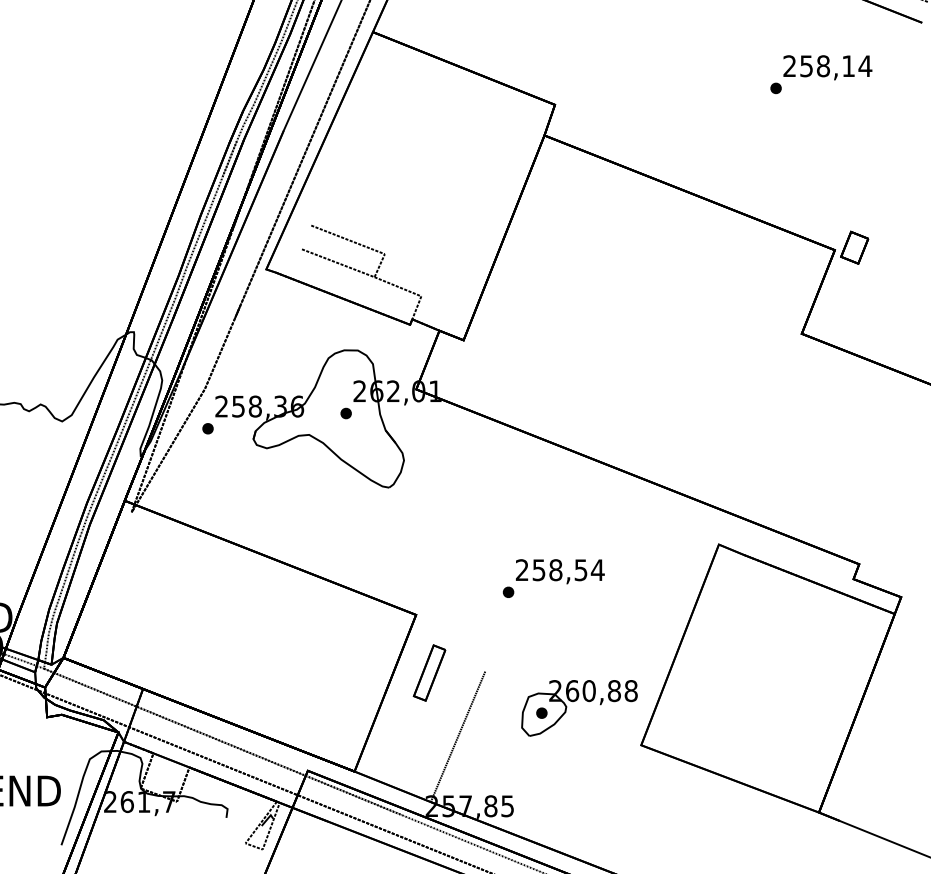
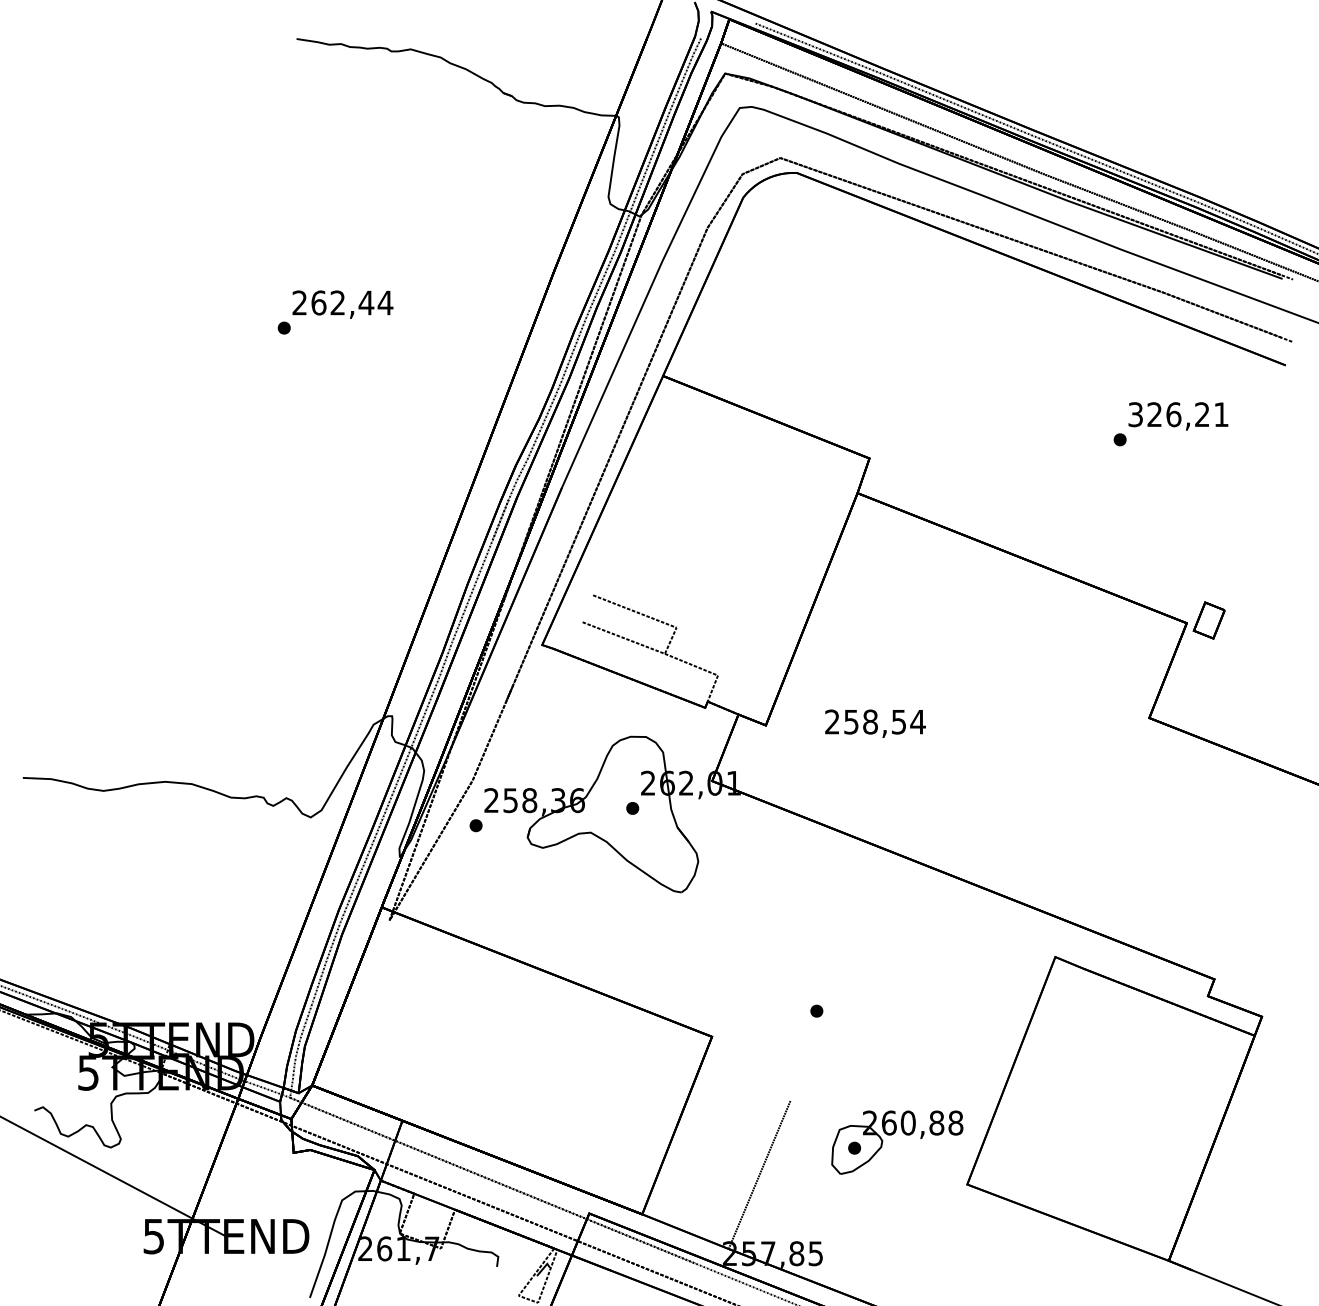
text: (827, 66) -> (1178, 414), 258,14 -> 326,21
text: (560, 571) -> (875, 723), moved
part: (428, 672) -> (726, 1102), removed

